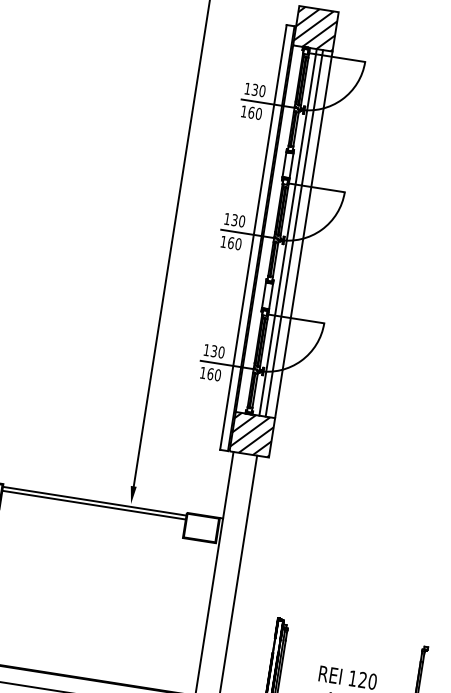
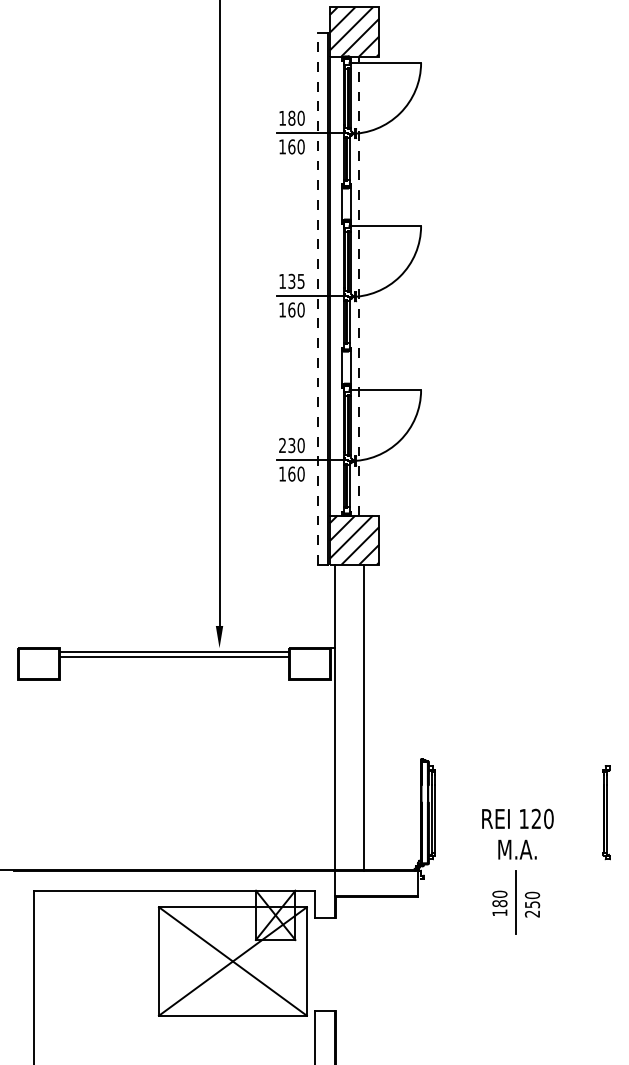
text: (254, 89) -> (291, 117), 130 -> 180
text: (241, 220) -> (300, 280), 130 -> 135
line: (288, 231) -> (359, 285), solid -> dashed
line: (294, 232) -> (367, 285), removed
line: (304, 234) -> (379, 285), removed
line: (253, 237) -> (318, 298), solid -> dashed
text: (206, 350) -> (282, 445), 130 -> 230

